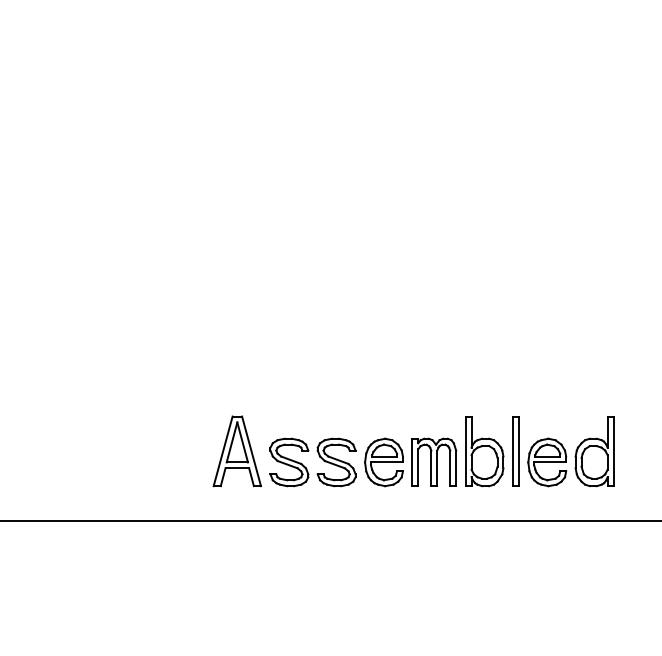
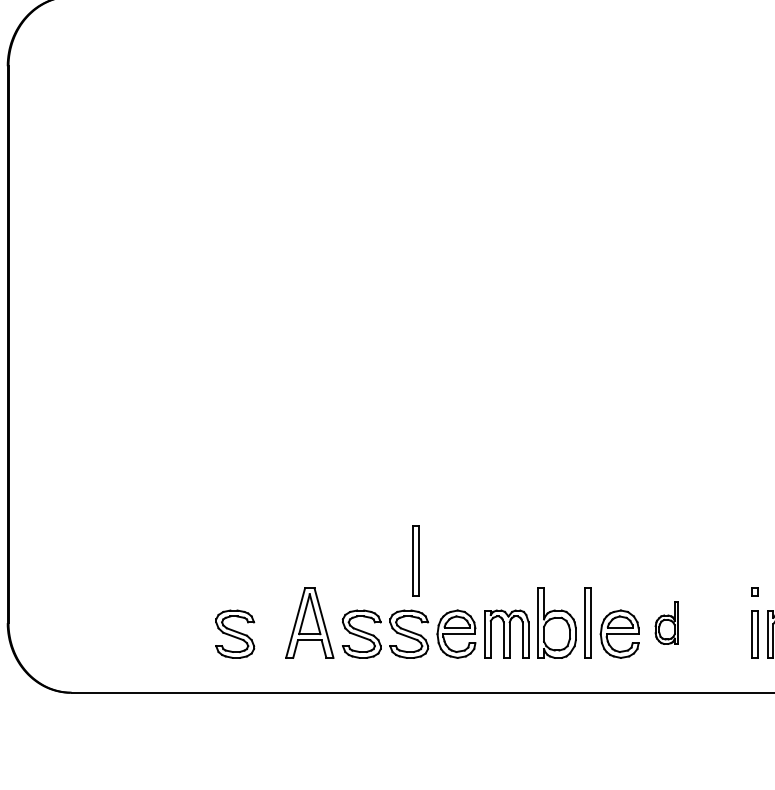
part: (343, 388) -> (415, 560), added
part: (594, 450) -> (666, 622), size x0.6
part: (163, 461) -> (235, 633), added

